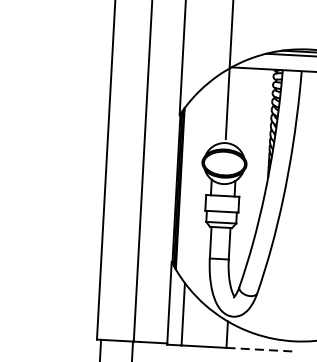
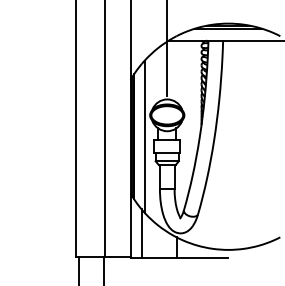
line: (193, 189) -> (144, 136), added
line: (259, 349) -> (202, 257), dashed -> solid

